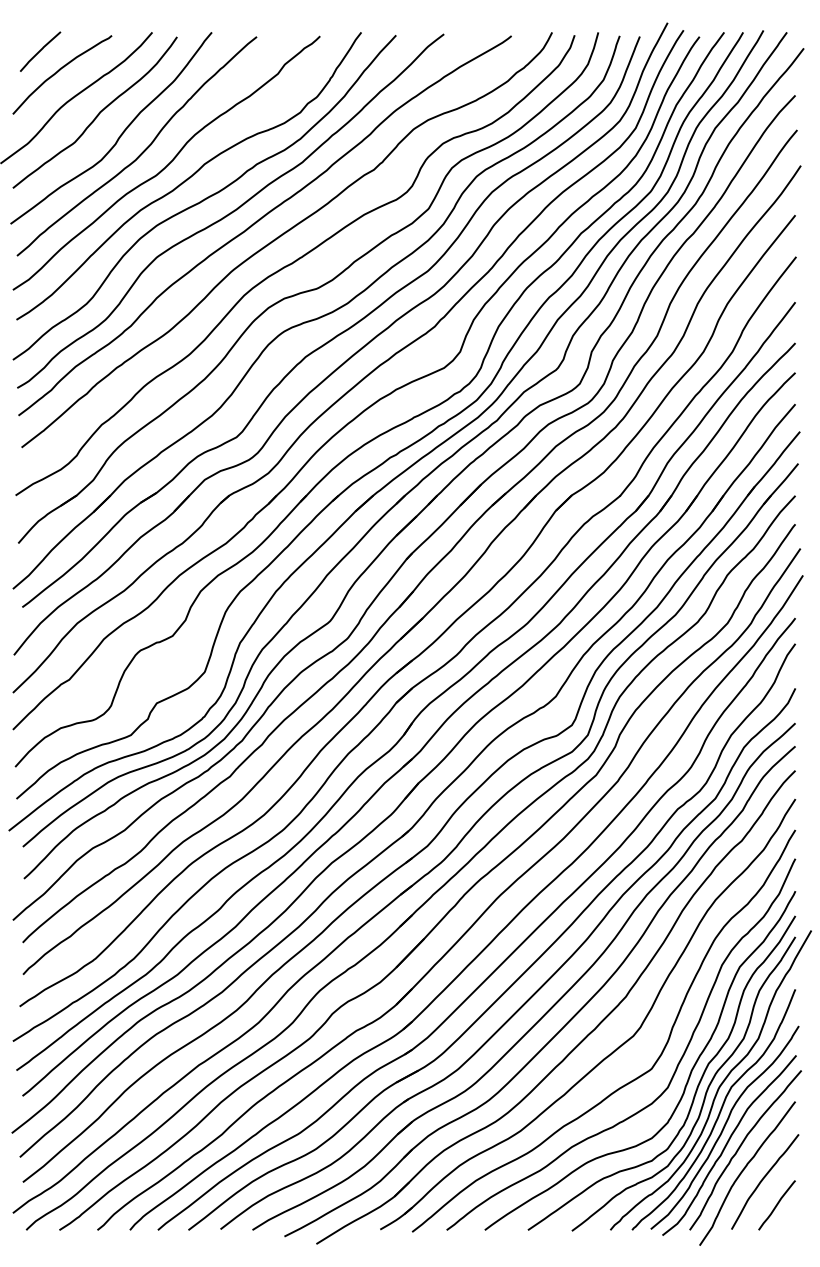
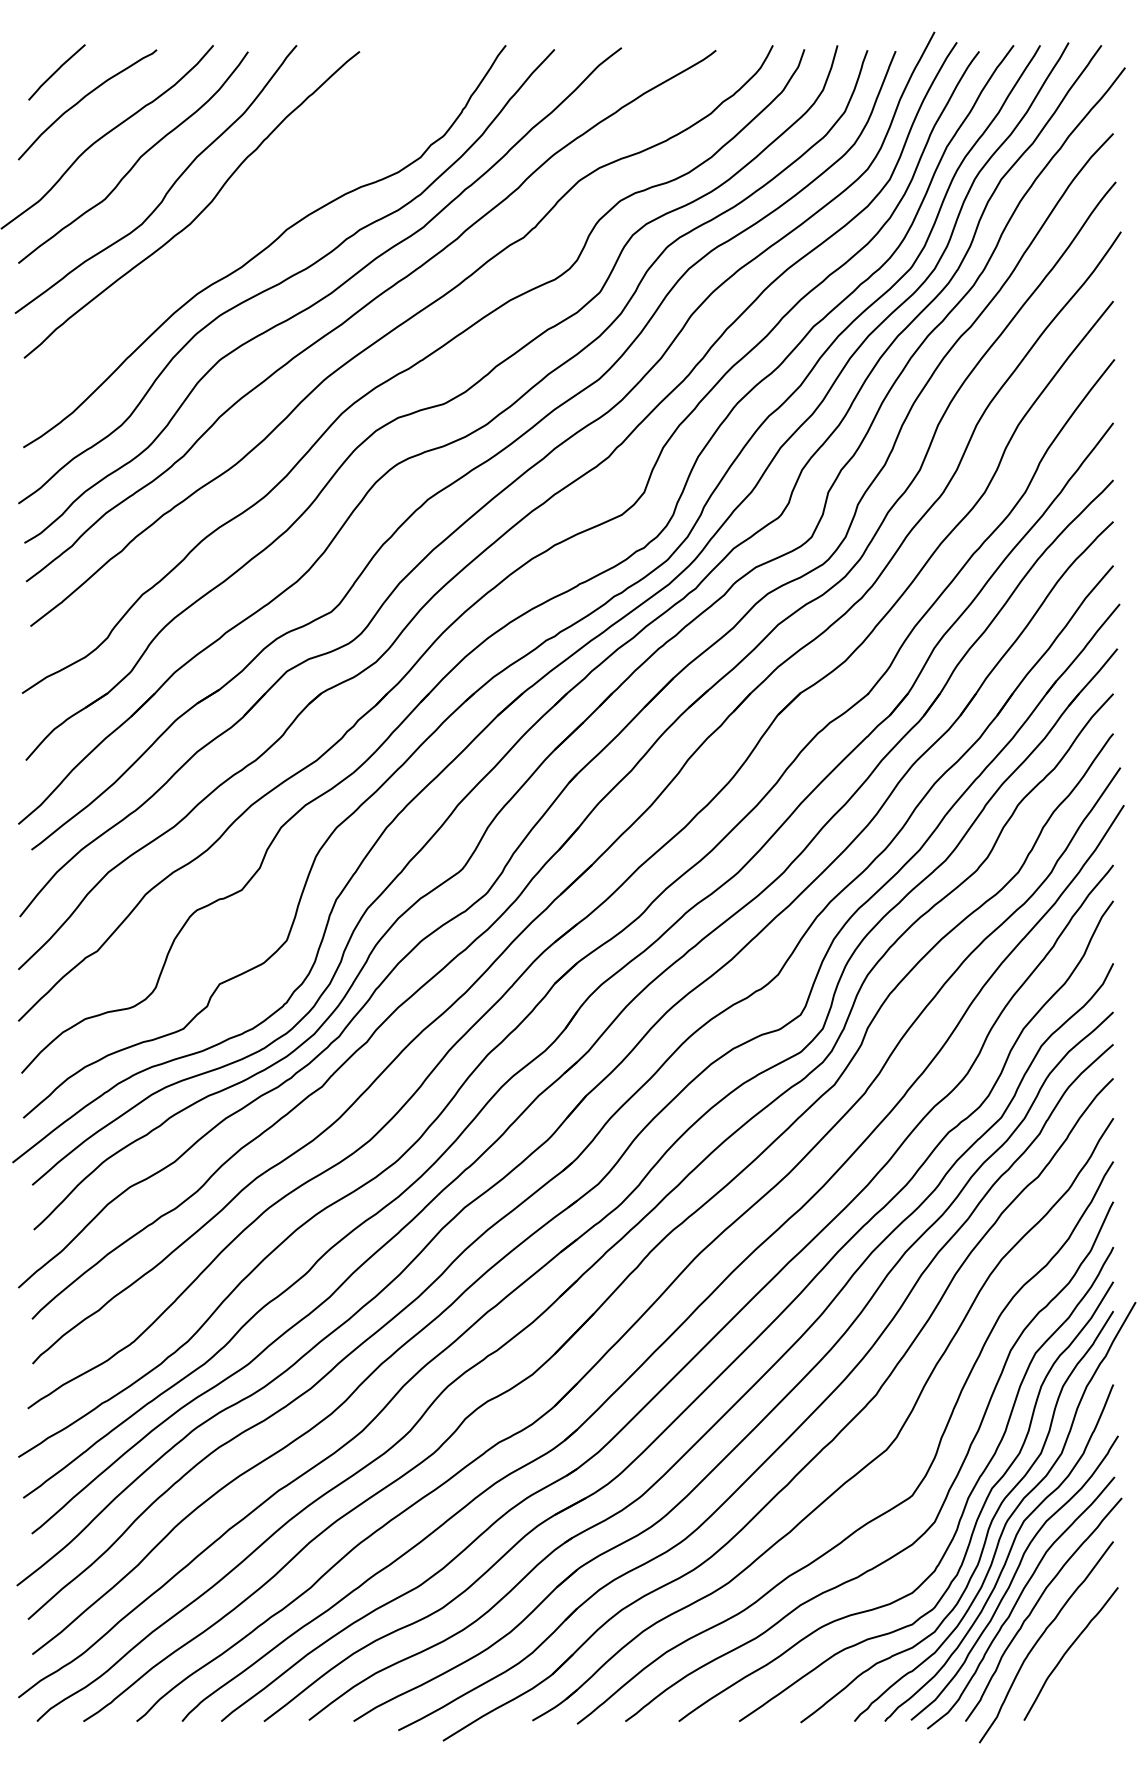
curve: (168, 164) -> (235, 229), removed
curve: (776, 1205) -> (1087, 1686), removed

